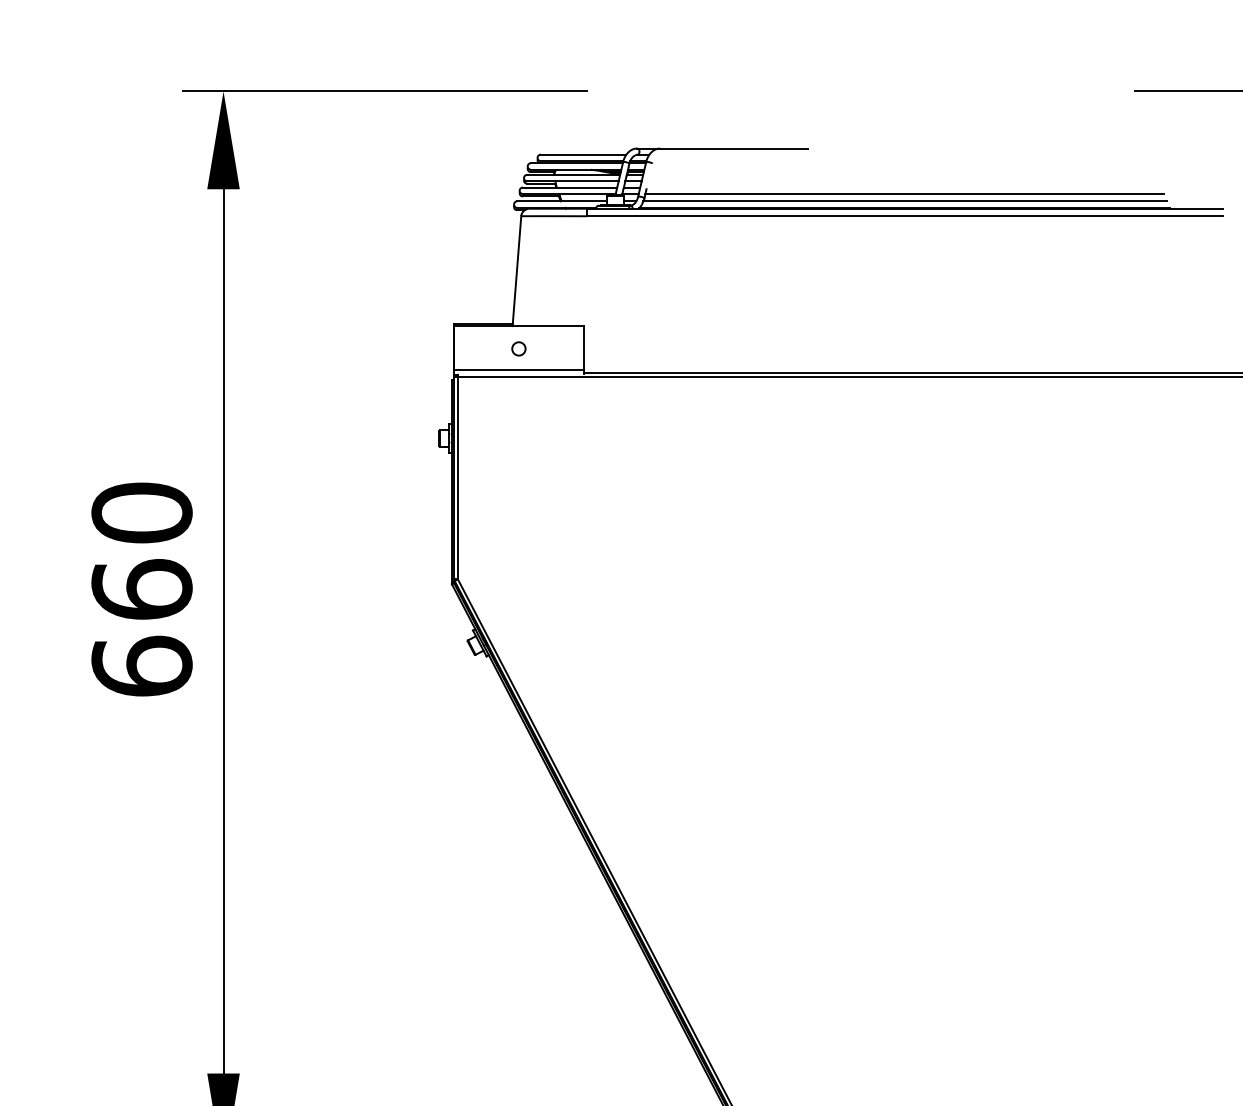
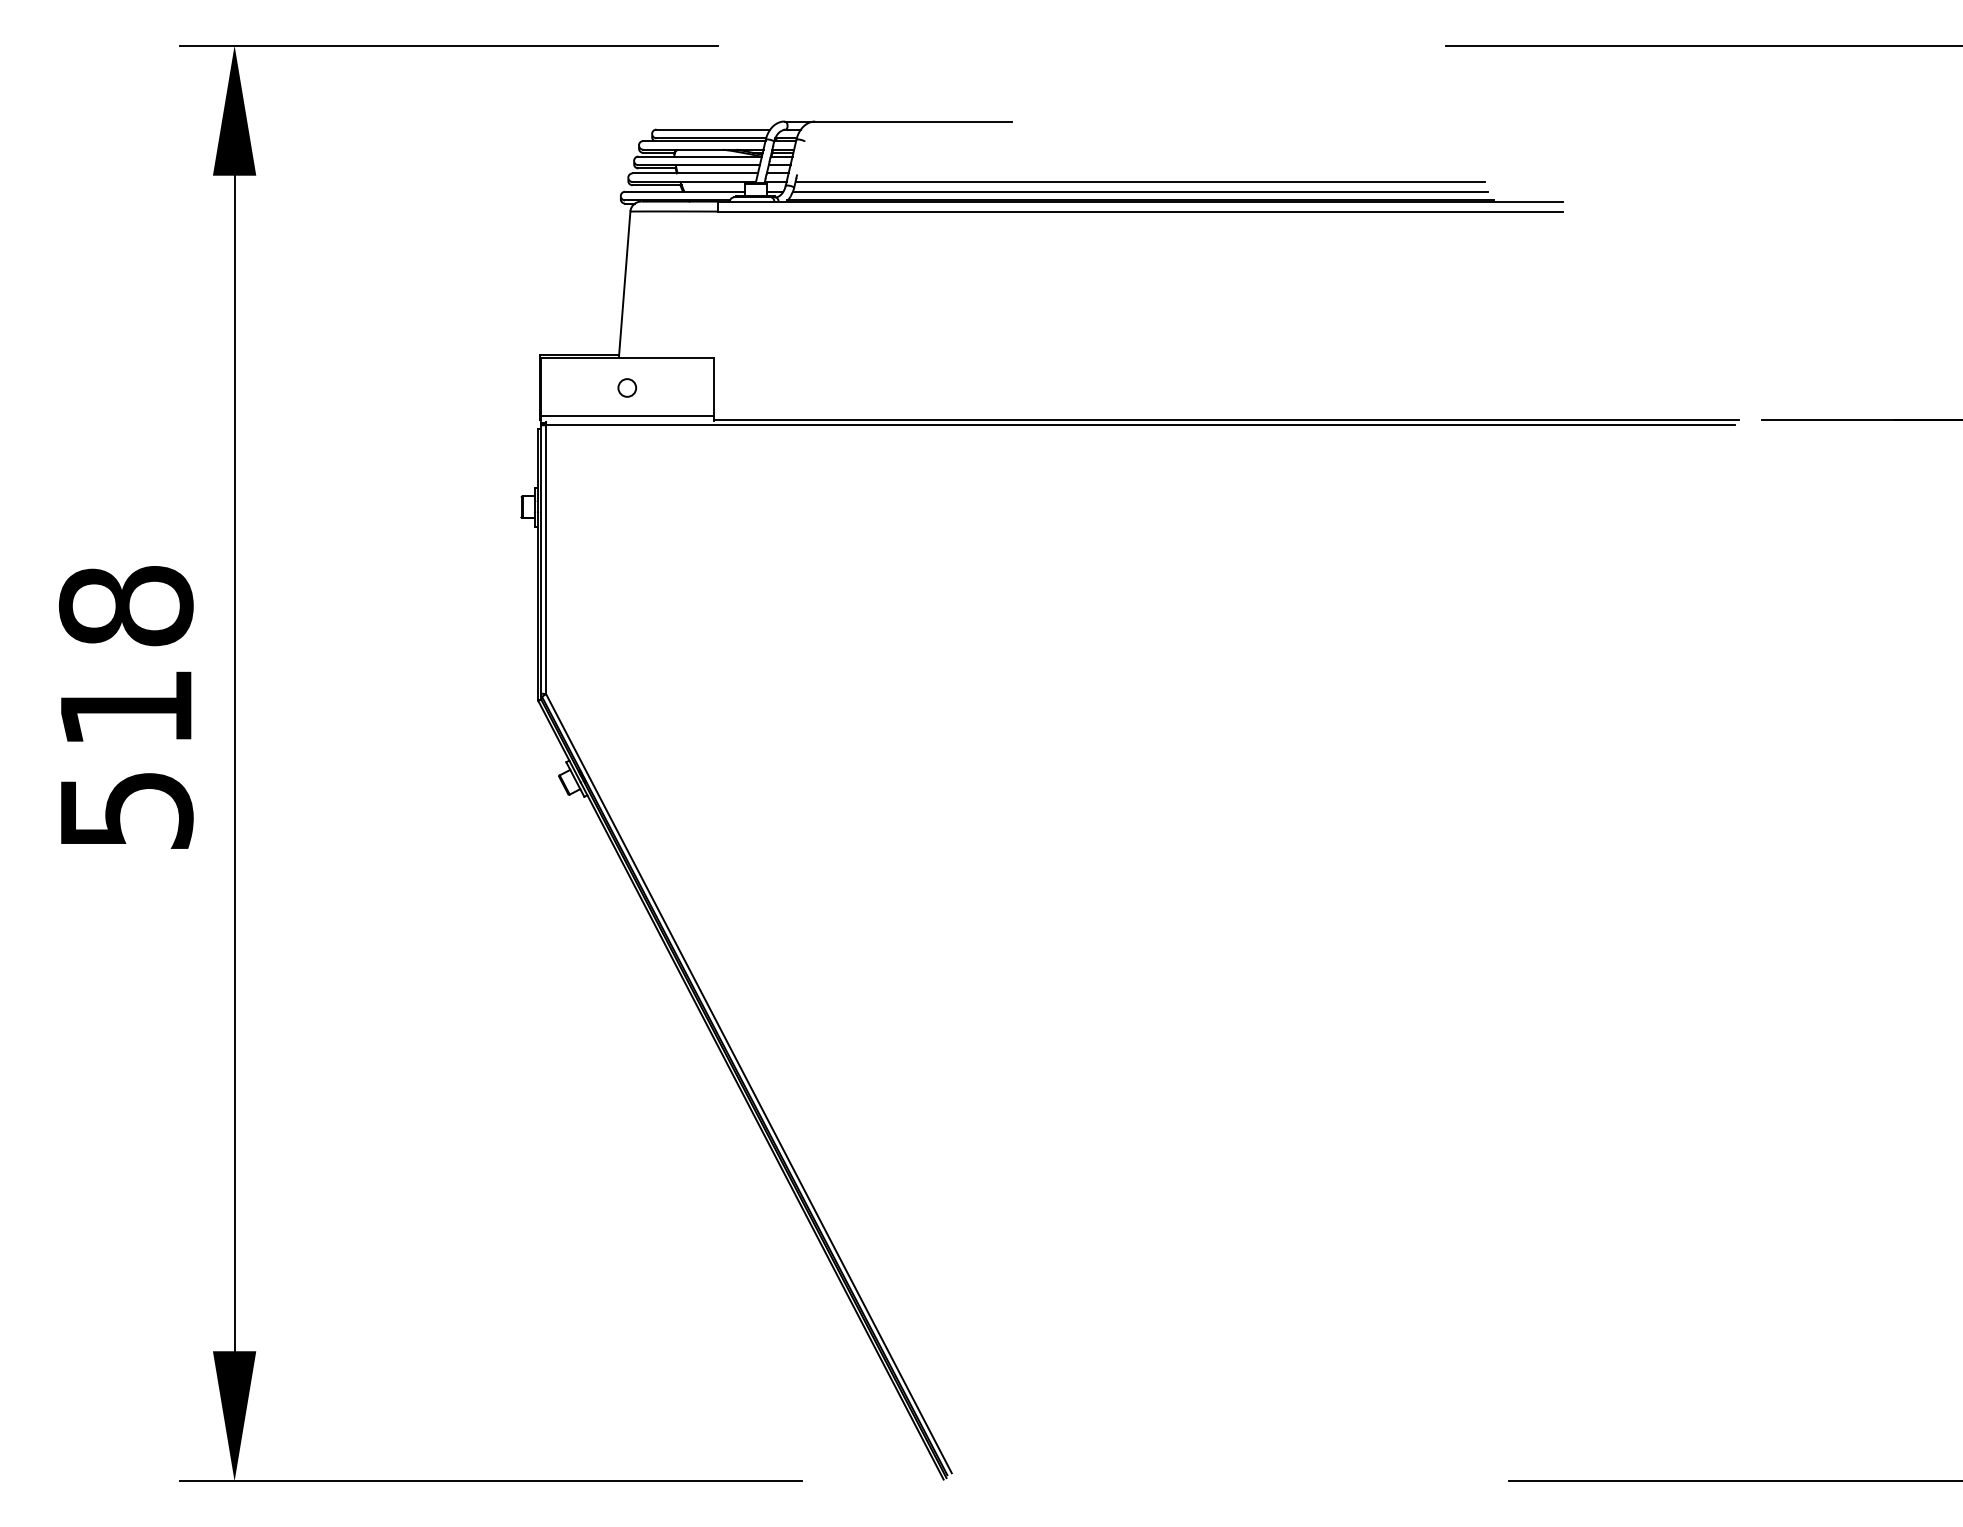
text: (141, 589) -> (125, 707), 660 -> 518

